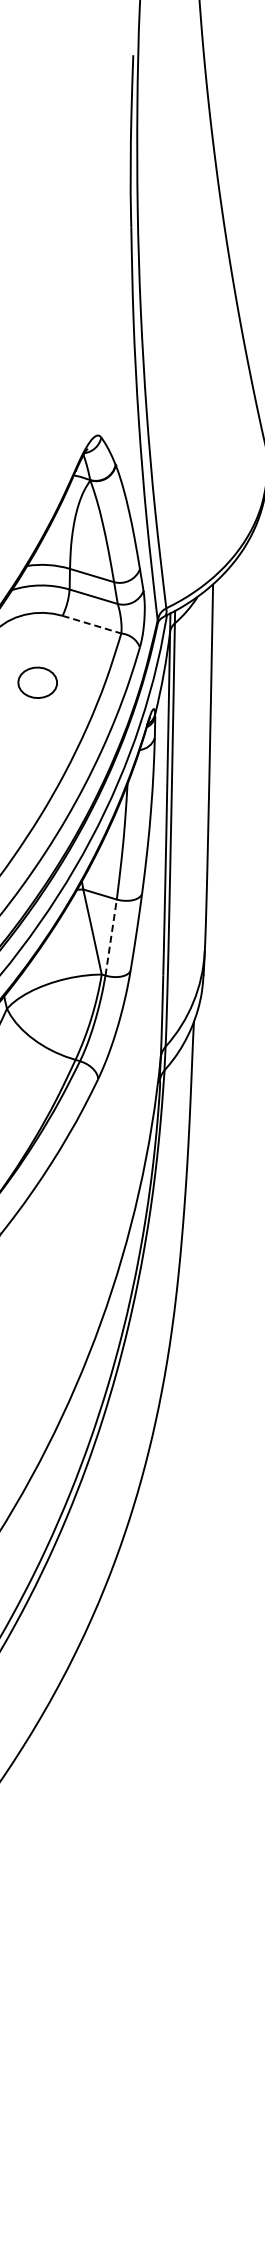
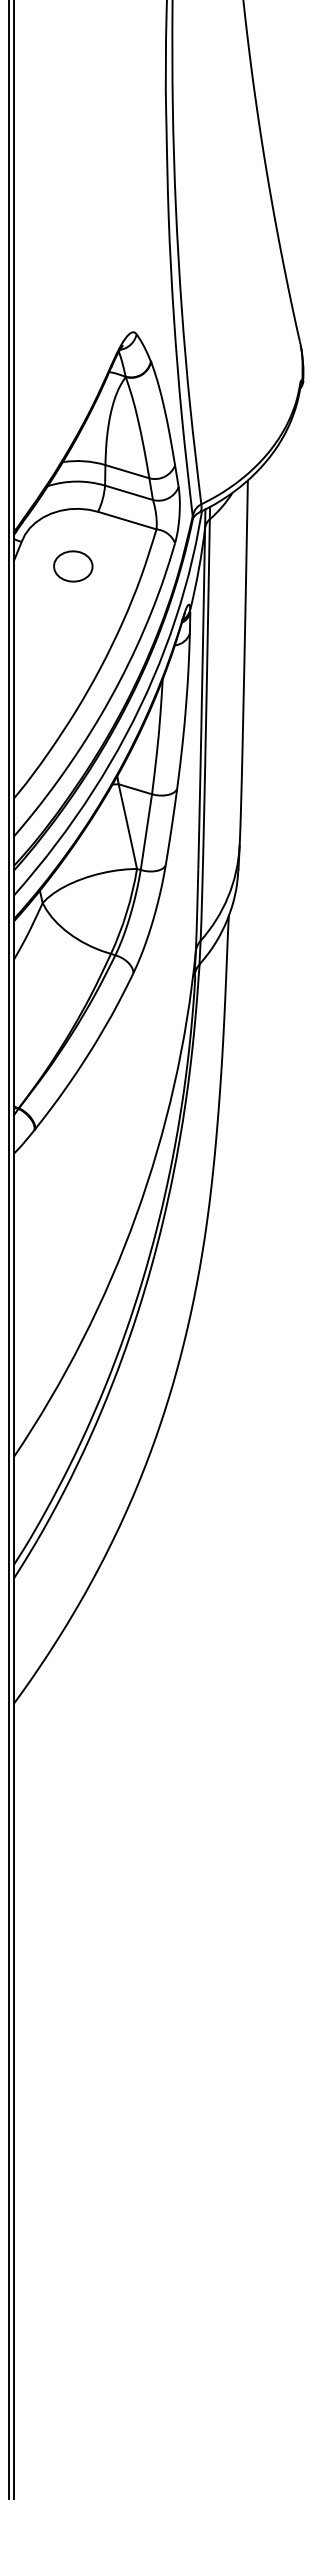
line: (92, 624) -> (127, 520), dashed -> solid
part: (37, 682) -> (73, 566), moved
line: (111, 936) -> (146, 831), dashed -> solid

